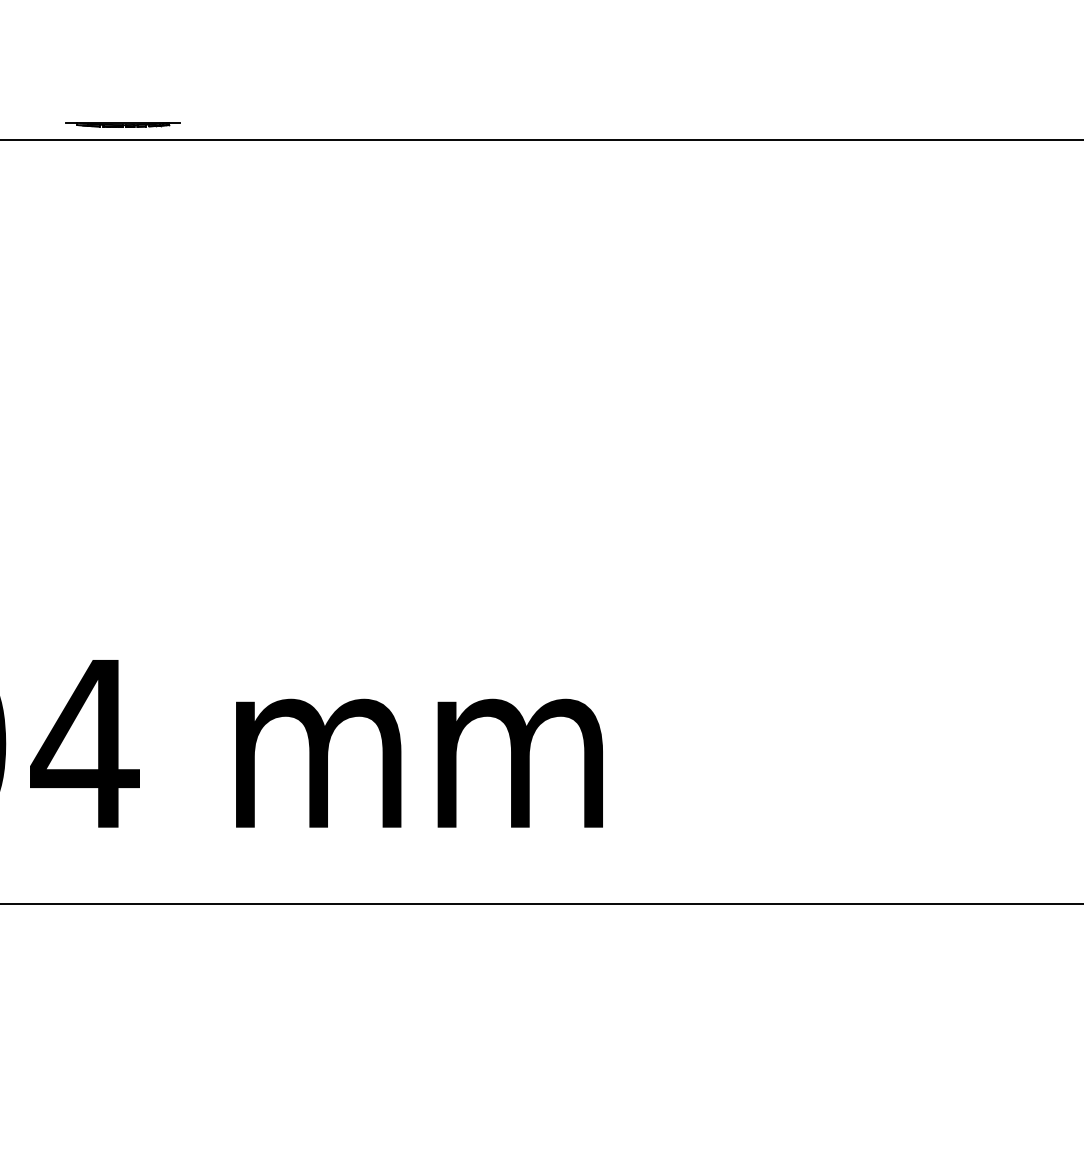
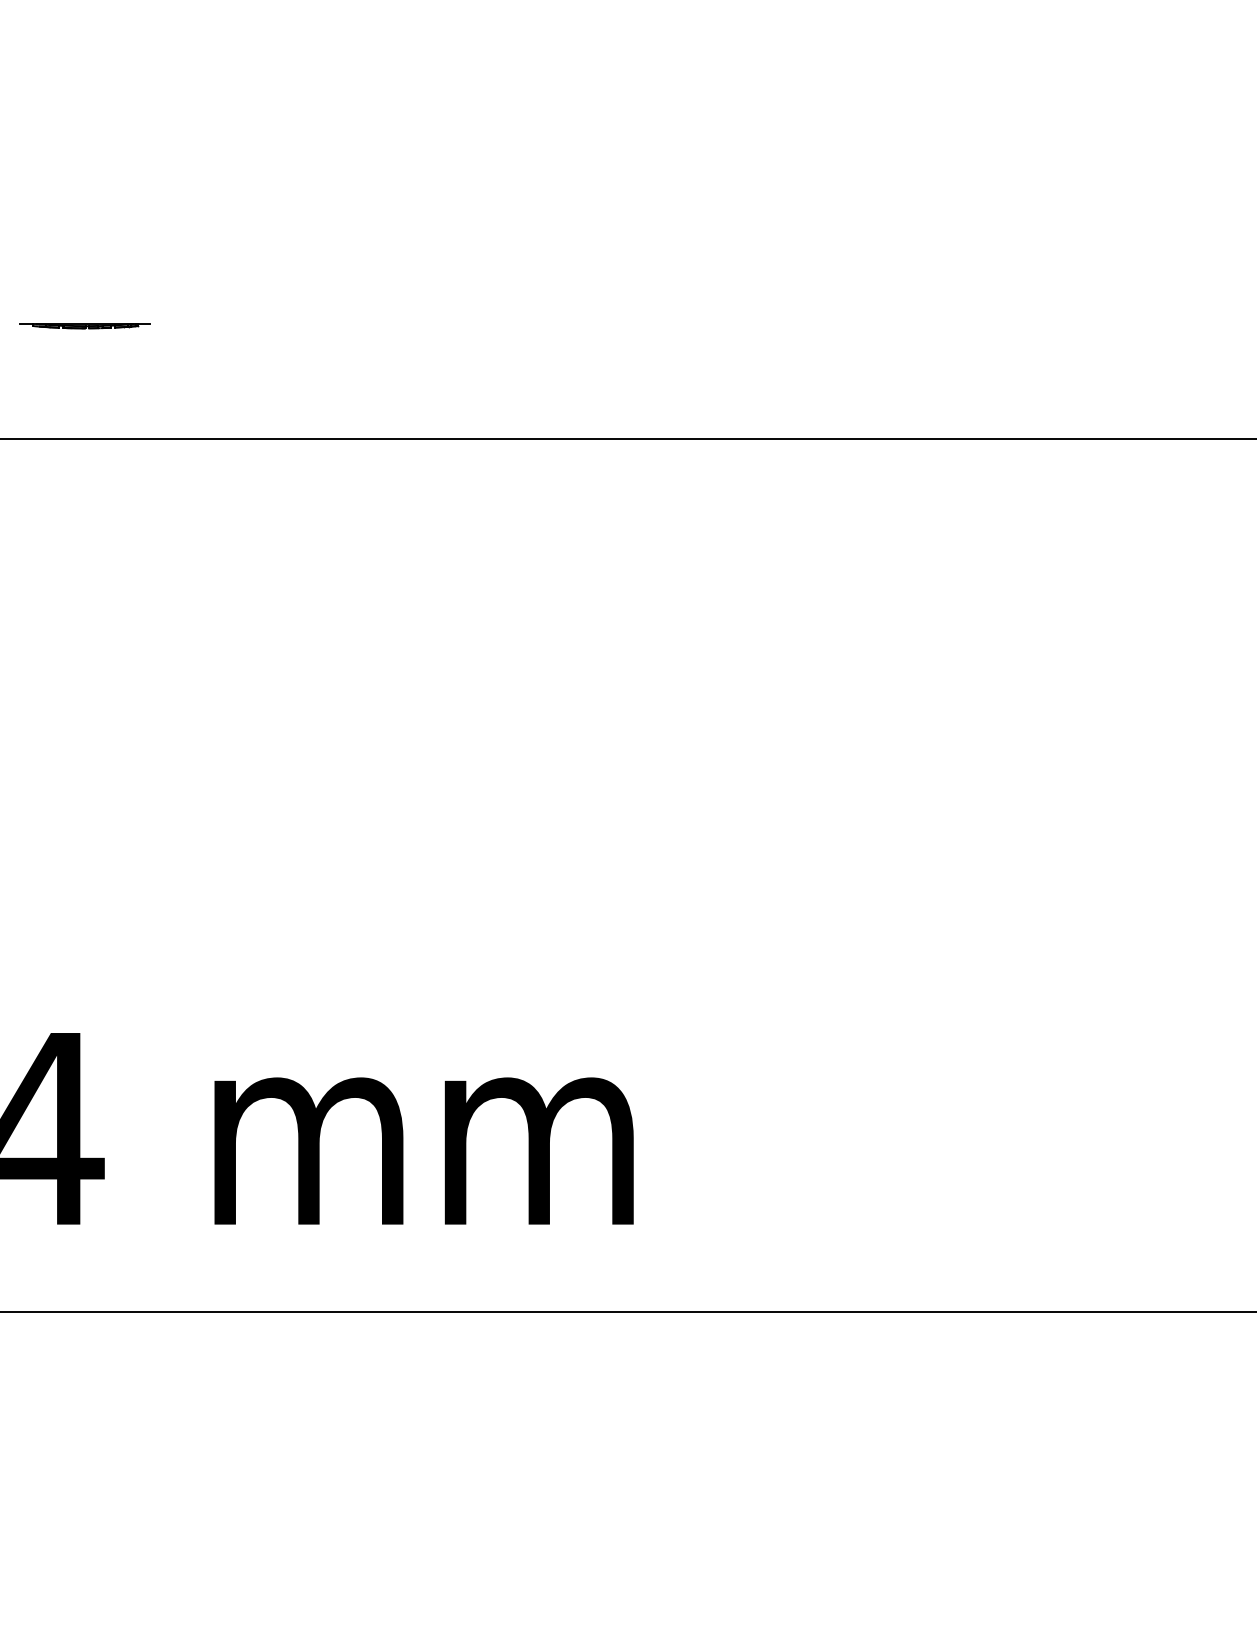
part: (122, 125) -> (84, 326), moved

